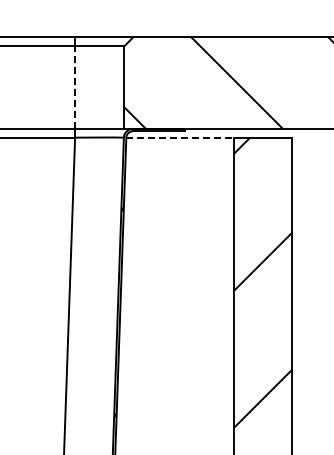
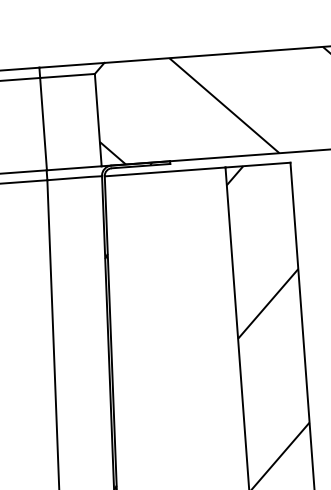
line: (75, 87) -> (43, 124), dashed -> solid
line: (180, 137) -> (165, 171), dashed -> solid

